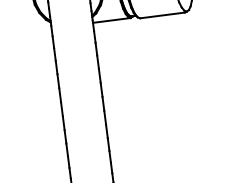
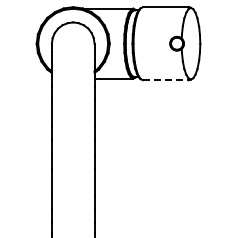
line: (162, 15) -> (165, 80), solid -> dashed

